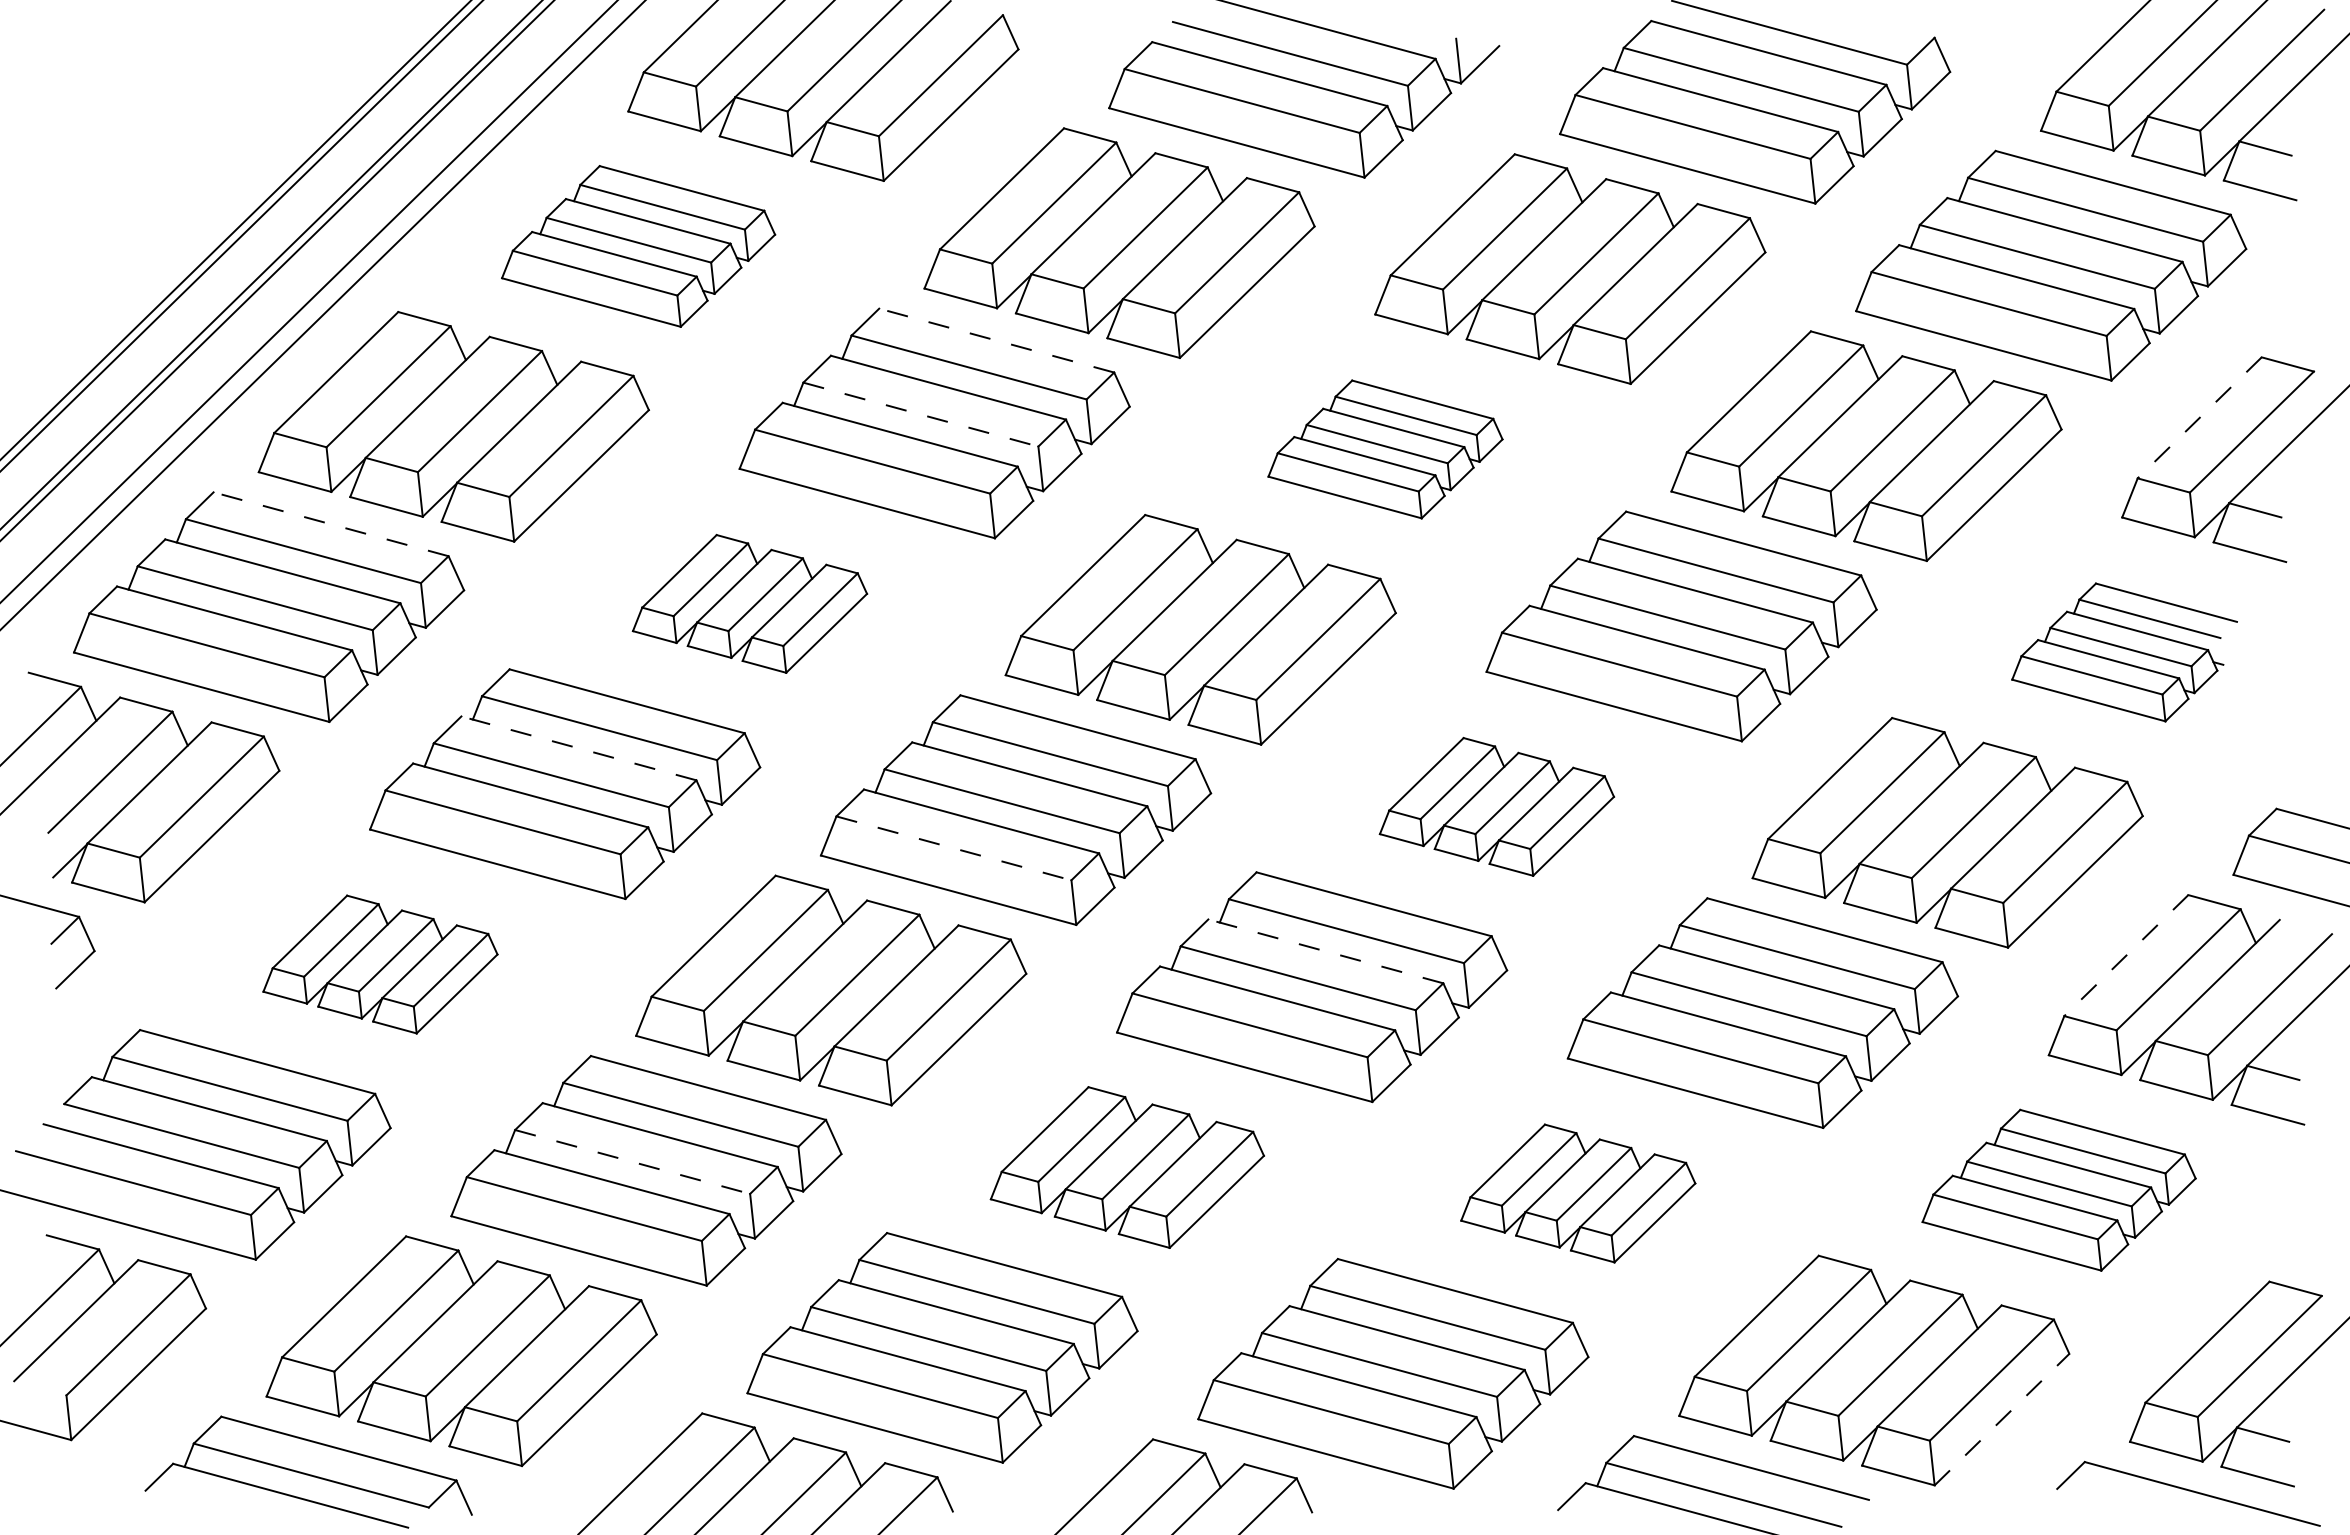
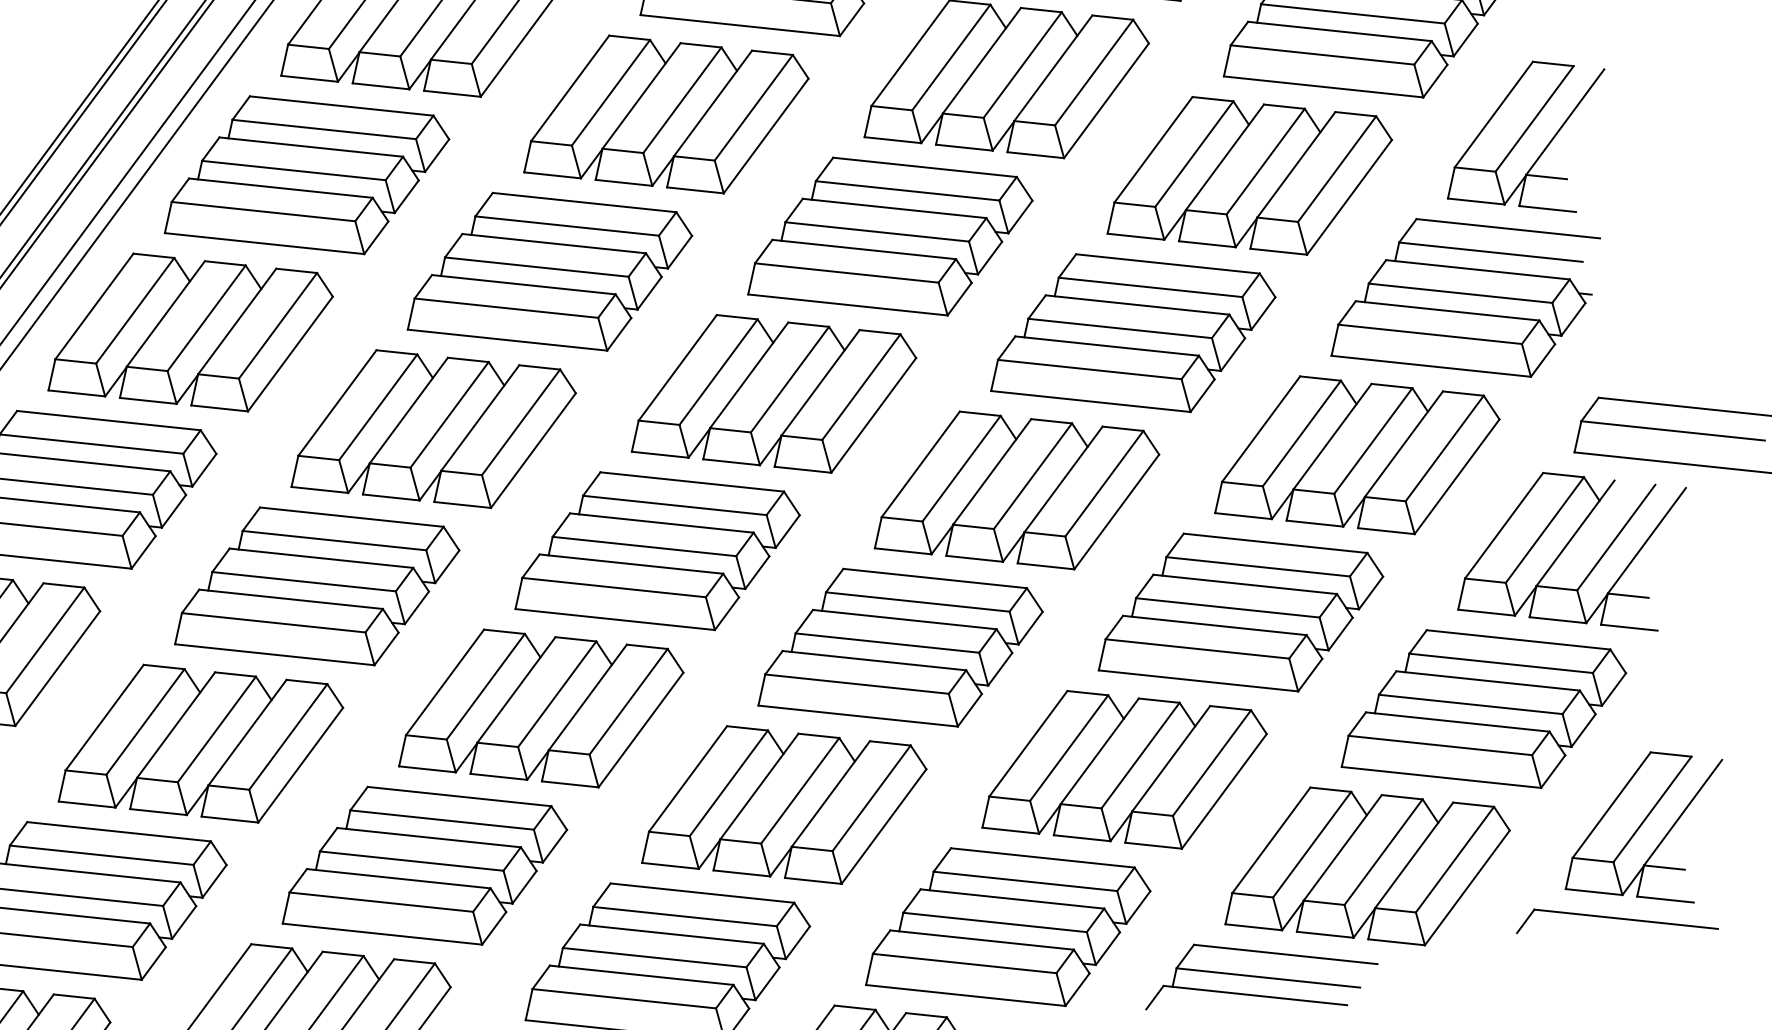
part: (638, 246) -> (305, 175), size x1.43
line: (996, 340) -> (584, 202), dashed -> solid
line: (920, 414) -> (536, 267), dashed -> solid
line: (2199, 417) -> (1493, 114), dashed -> solid
part: (1385, 449) -> (888, 236), size x1.67
line: (331, 524) -> (109, 420), dashed -> solid
part: (749, 603) -> (431, 429), size x1.67
part: (2124, 652) -> (1466, 299), size x1.67
line: (578, 748) -> (321, 558), dashed -> solid
part: (1496, 806) -> (1014, 490), size x1.67
line: (953, 848) -> (613, 587), dashed -> solid
line: (1325, 951) -> (904, 619), dashed -> solid
line: (2126, 955) -> (1504, 525), dashed -> solid
part: (380, 964) -> (199, 743), size x1.67
line: (632, 1161) -> (411, 860), dashed -> solid
part: (1127, 1167) -> (782, 805), size x1.43
part: (2059, 1190) -> (1482, 709), size x1.43
part: (1578, 1193) -> (1123, 770), size x1.67
line: (2002, 1419) -> (1467, 887), dashed -> solid

